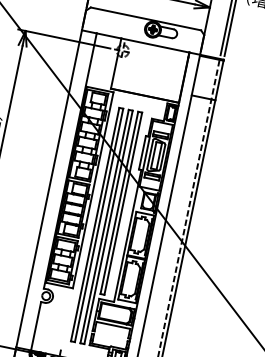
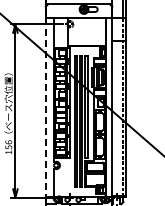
line: (48, 189) -> (45, 107), solid -> dashed

